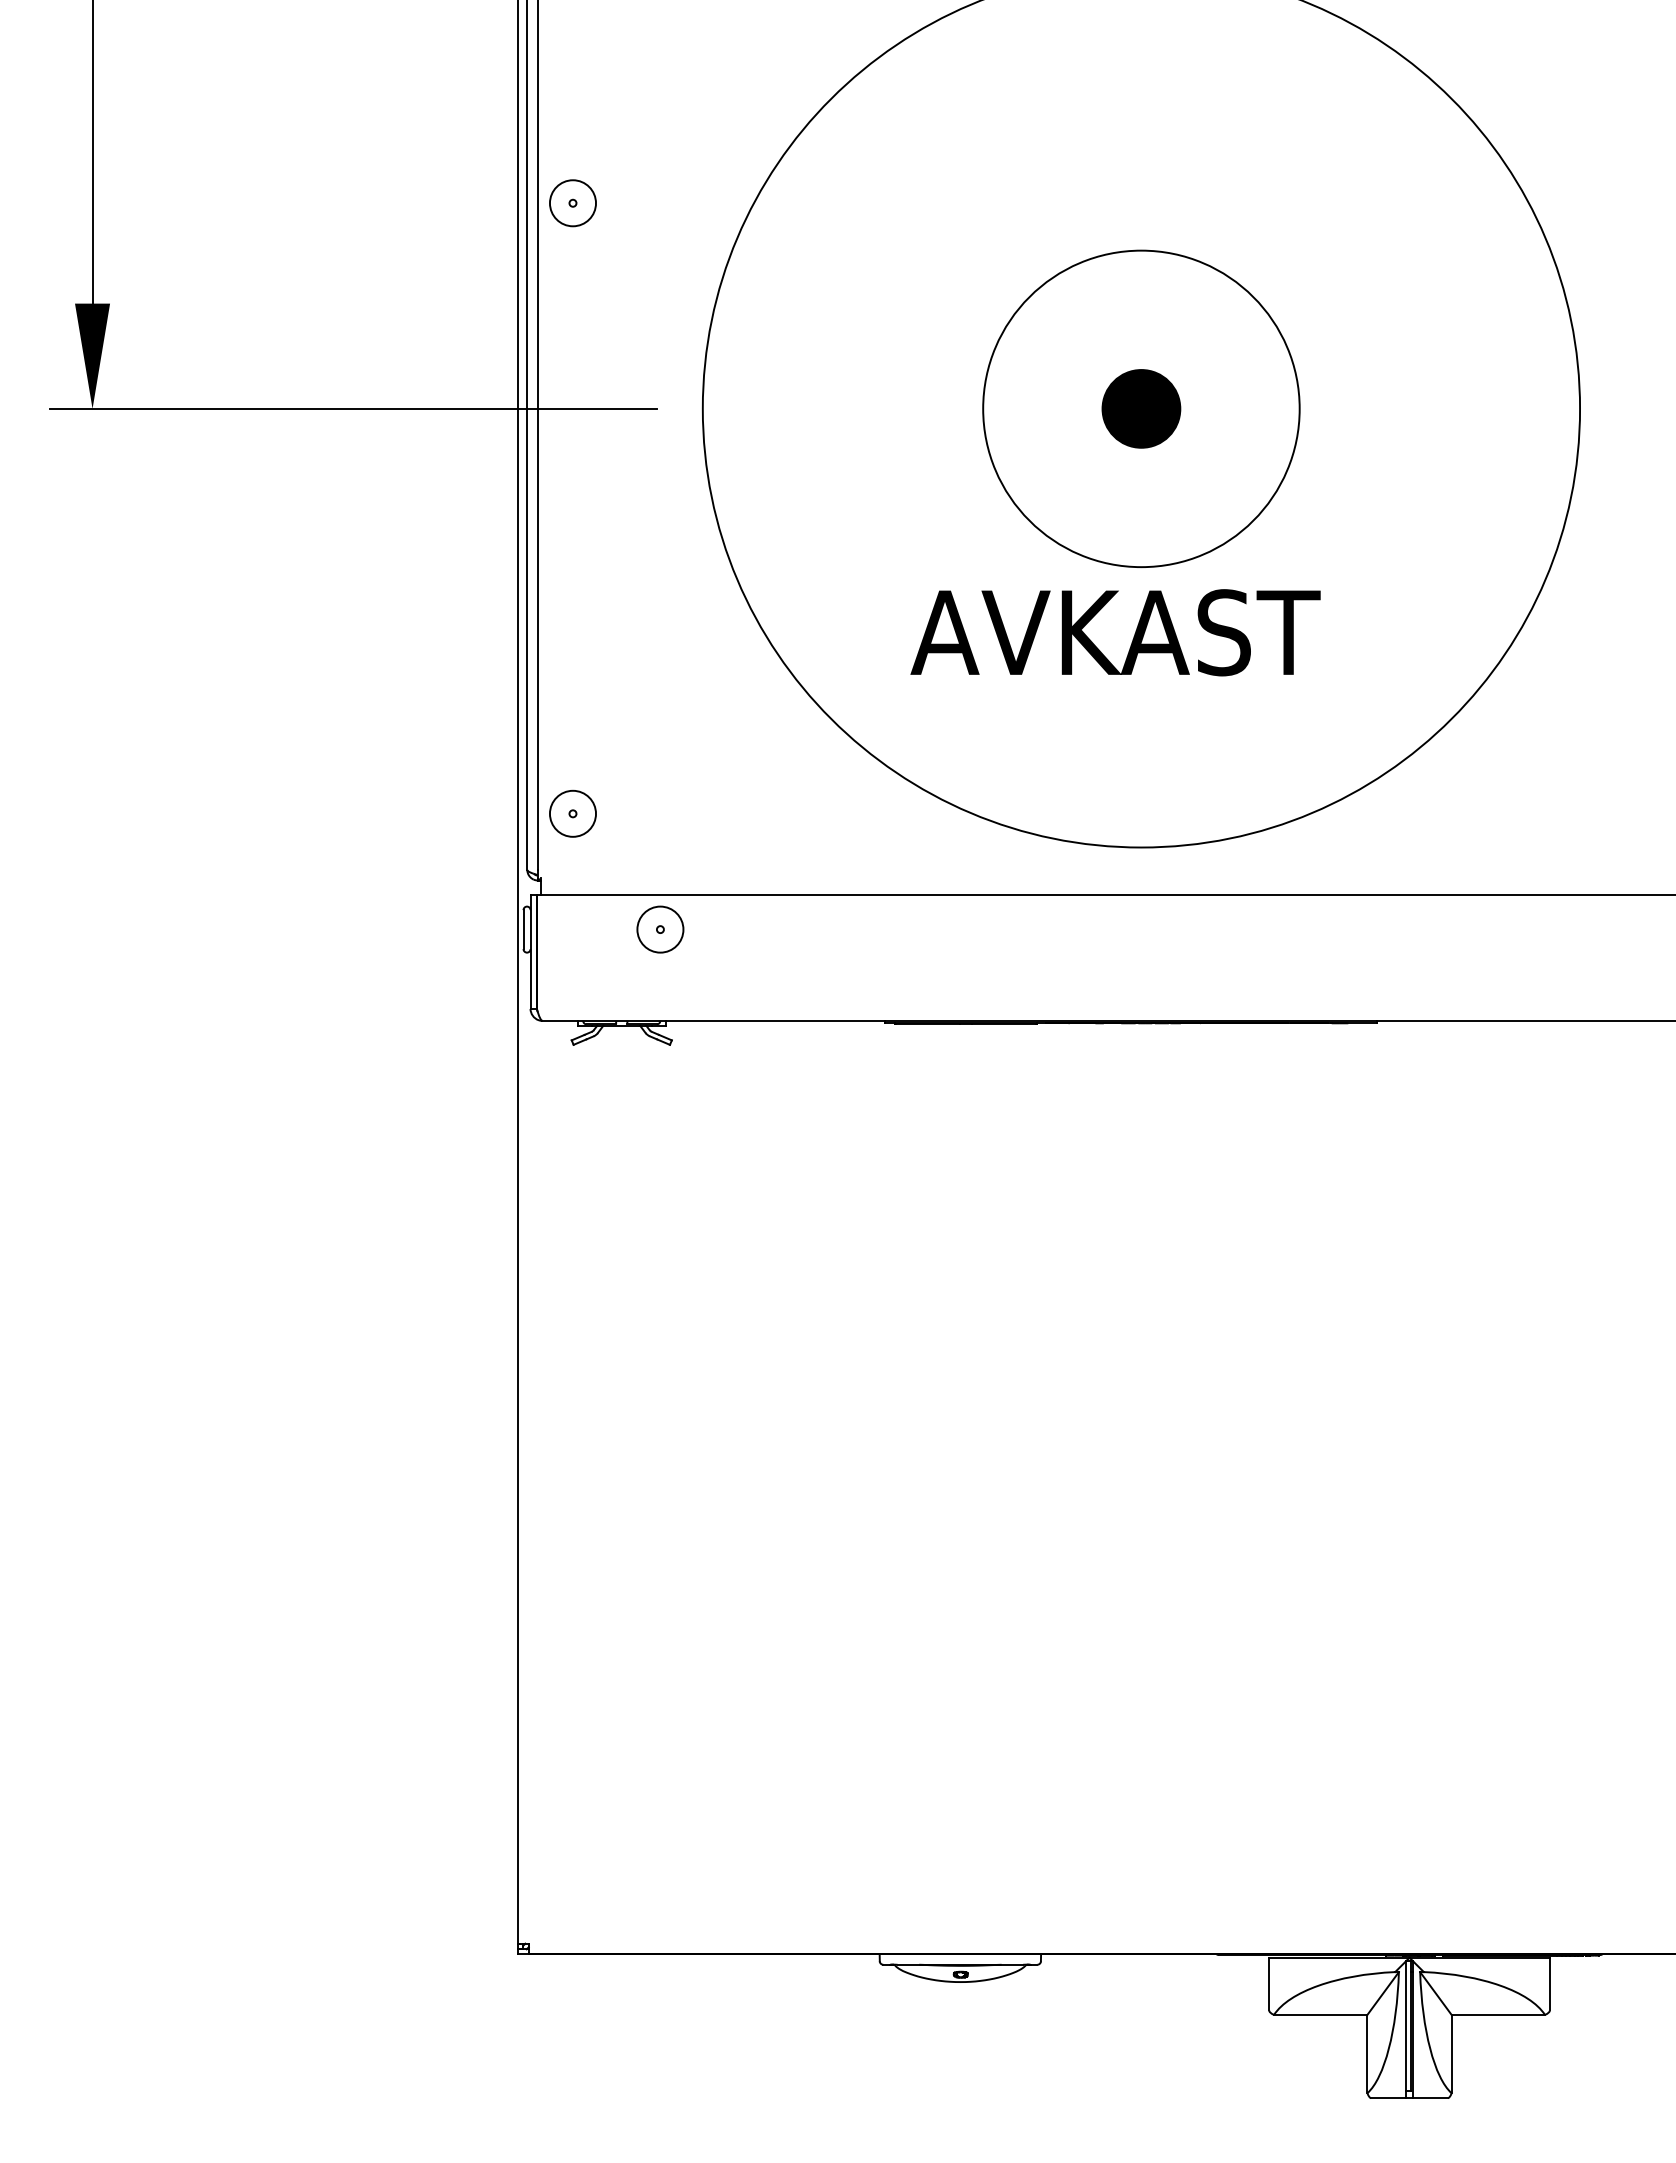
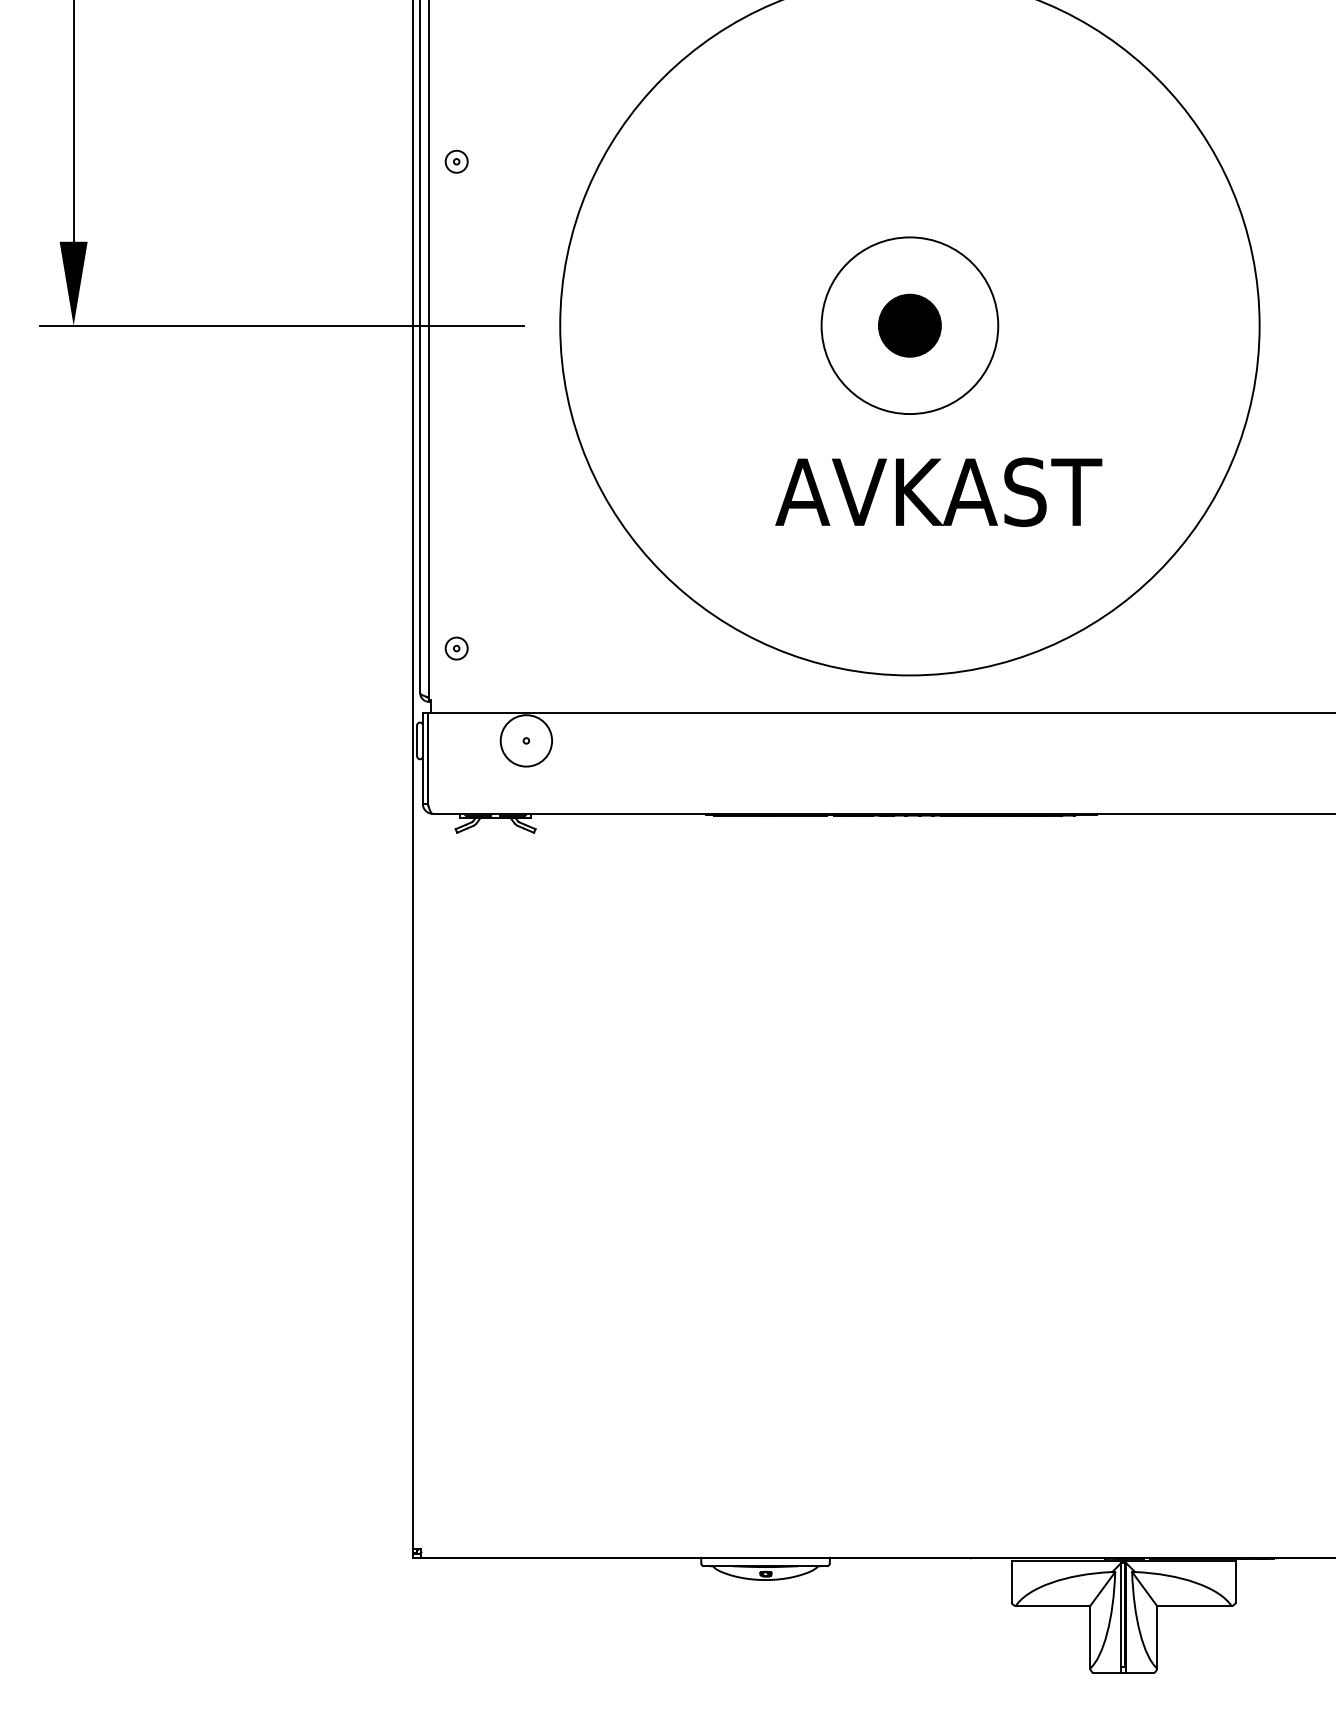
circle: (572, 203) -> (456, 161), size x0.6
circle: (1141, 408) -> (909, 325), size x0.7
text: (1115, 632) -> (938, 492), moved
circle: (572, 813) -> (456, 648), size x0.6
circle: (660, 929) -> (526, 740), size x1.4

